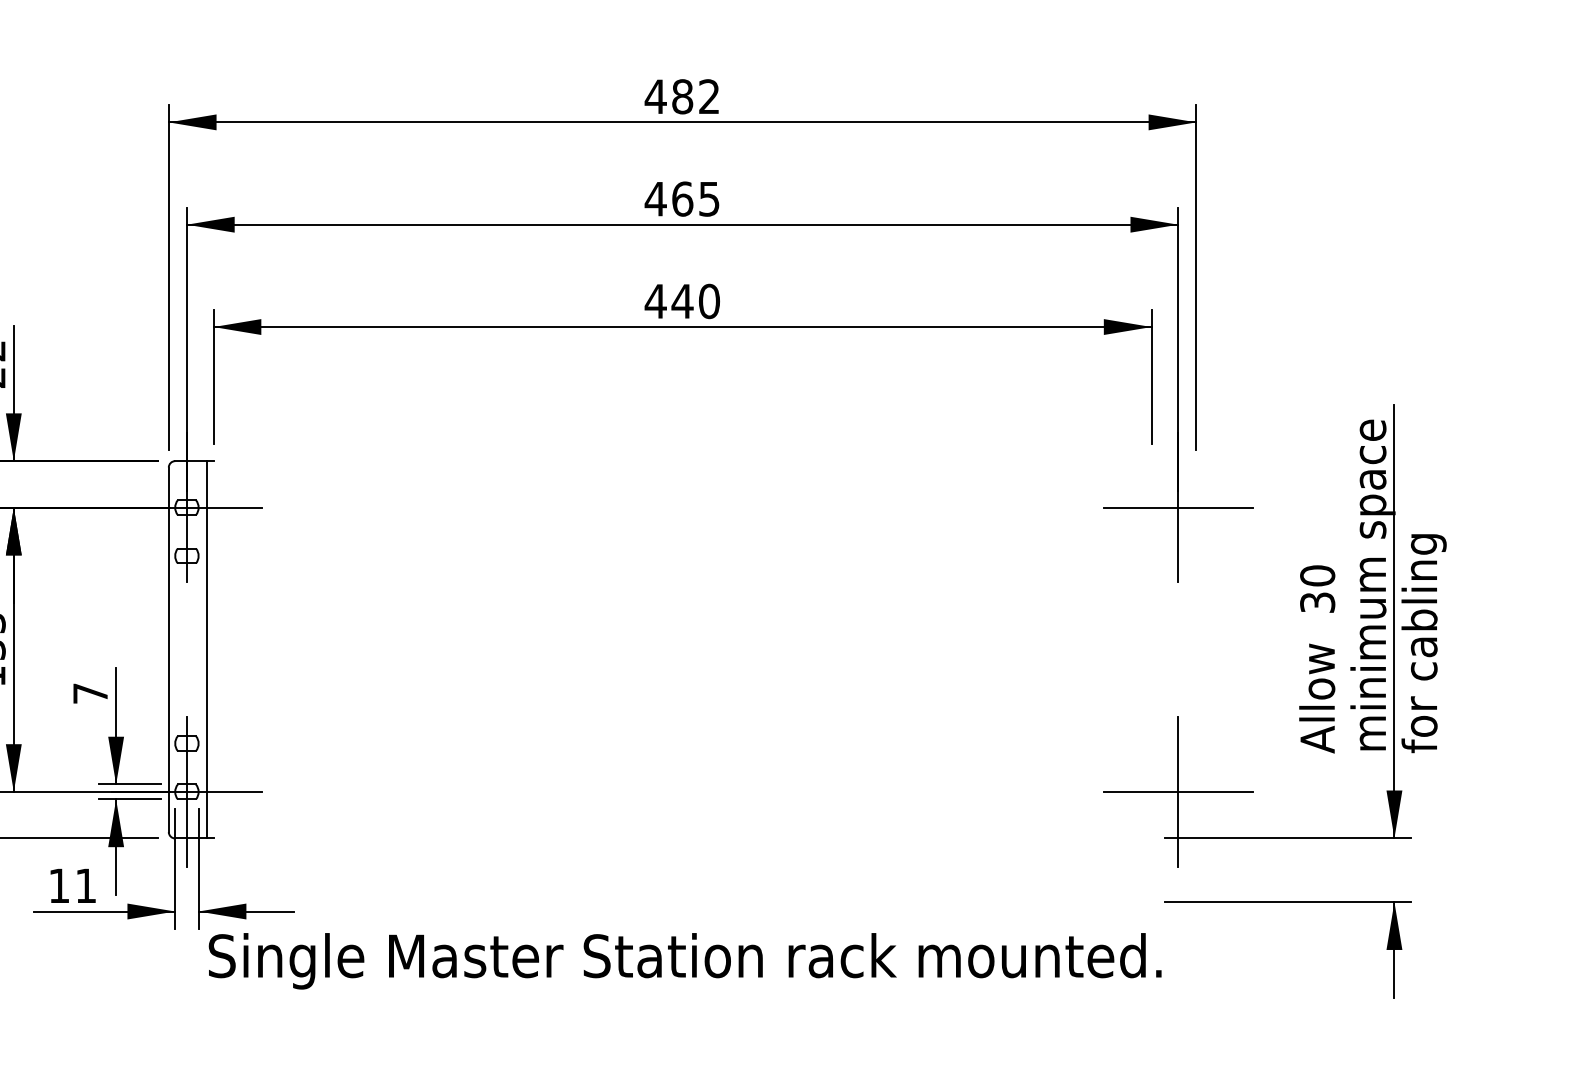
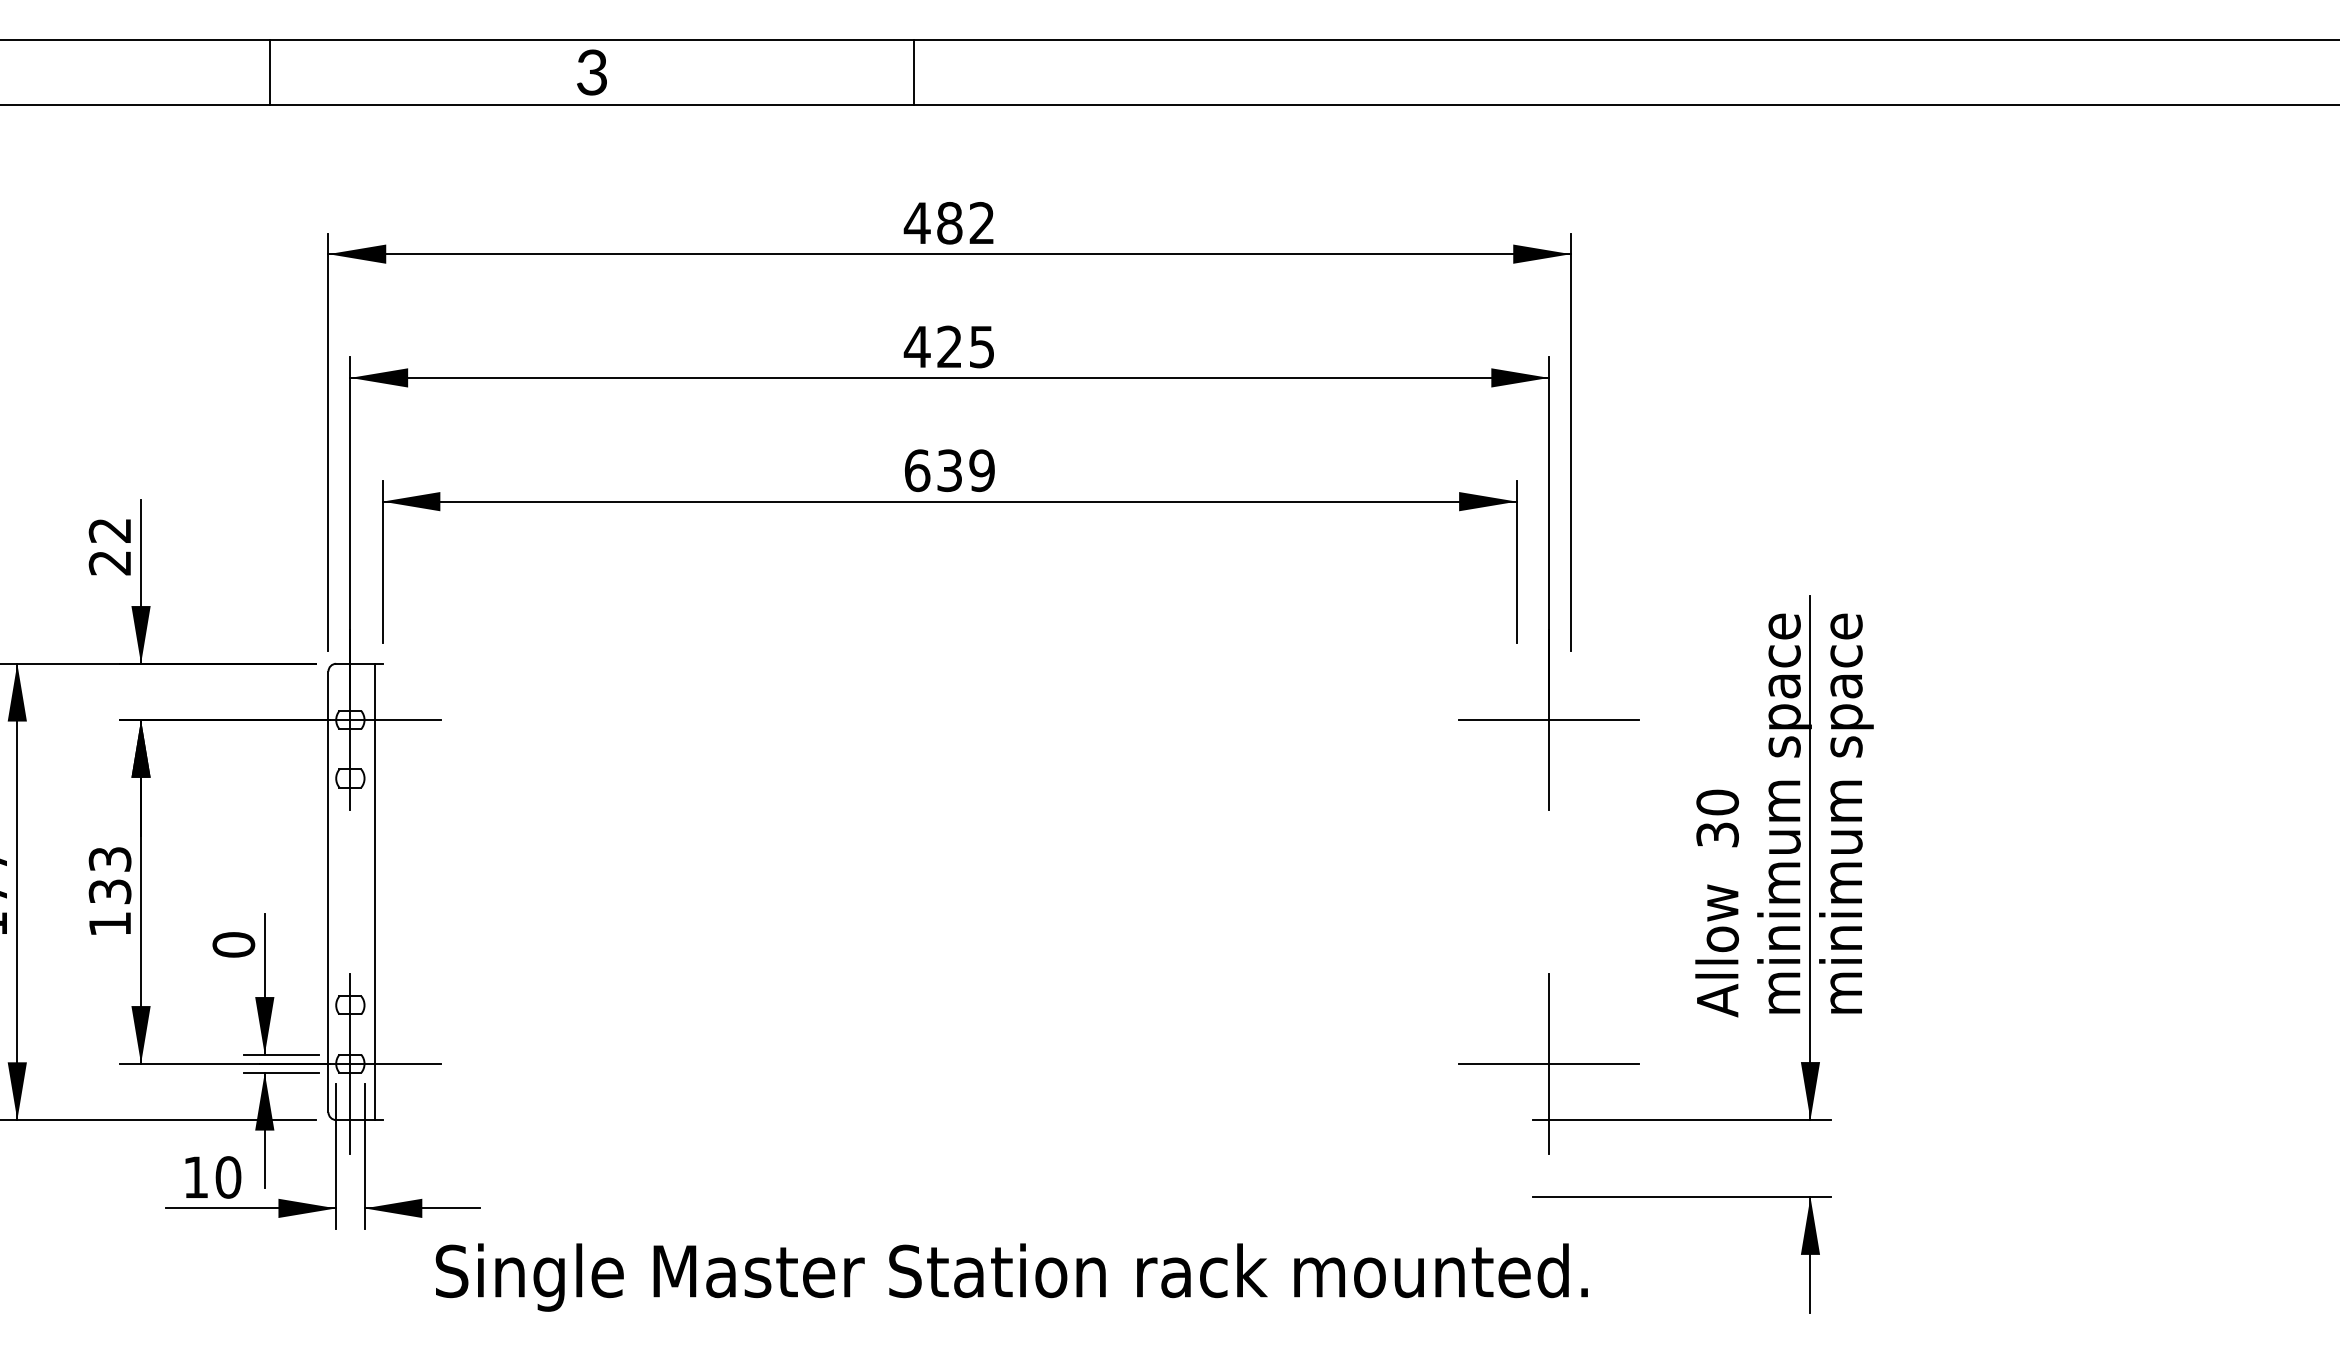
text: (682, 198) -> (949, 346), 465 -> 425
text: (681, 301) -> (948, 470), 440 -> 639
text: (1424, 585) -> (1846, 814), for cabling -> minimum space
text: (90, 693) -> (233, 944), 7 -> 0
text: (86, 885) -> (228, 1177), 11 -> 10
text: (684, 961) -> (1011, 1277), moved

